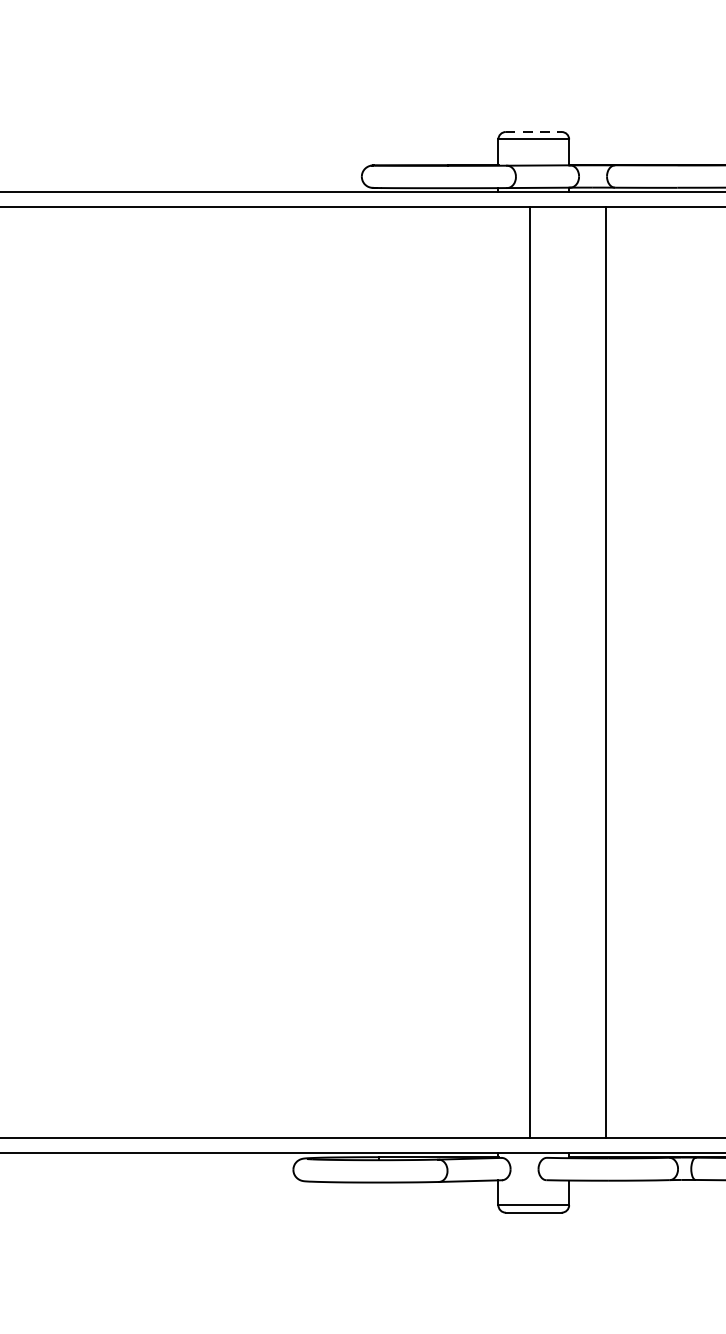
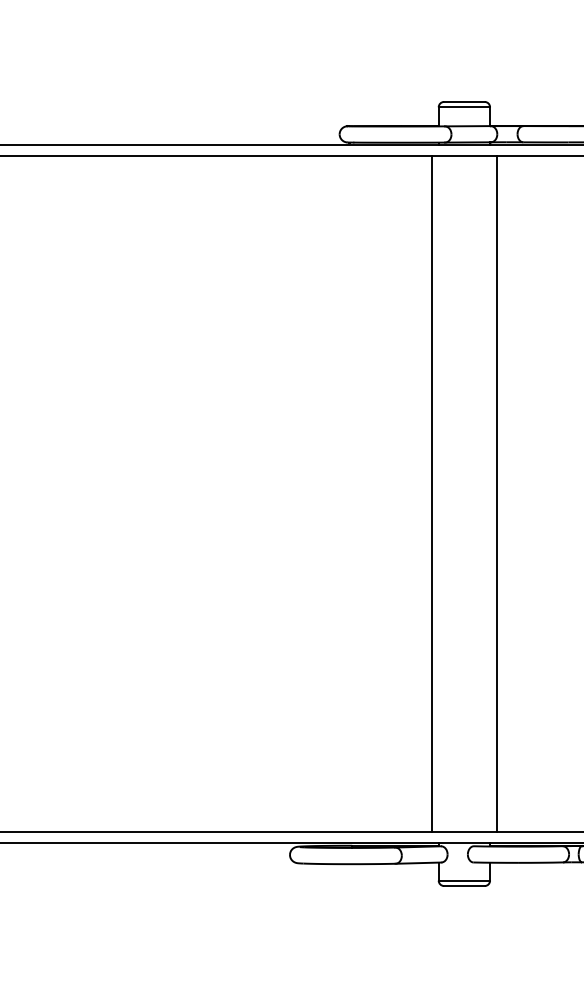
line: (533, 131) -> (464, 101), dashed -> solid
line: (529, 671) -> (431, 493), moved
line: (605, 671) -> (496, 493), moved

